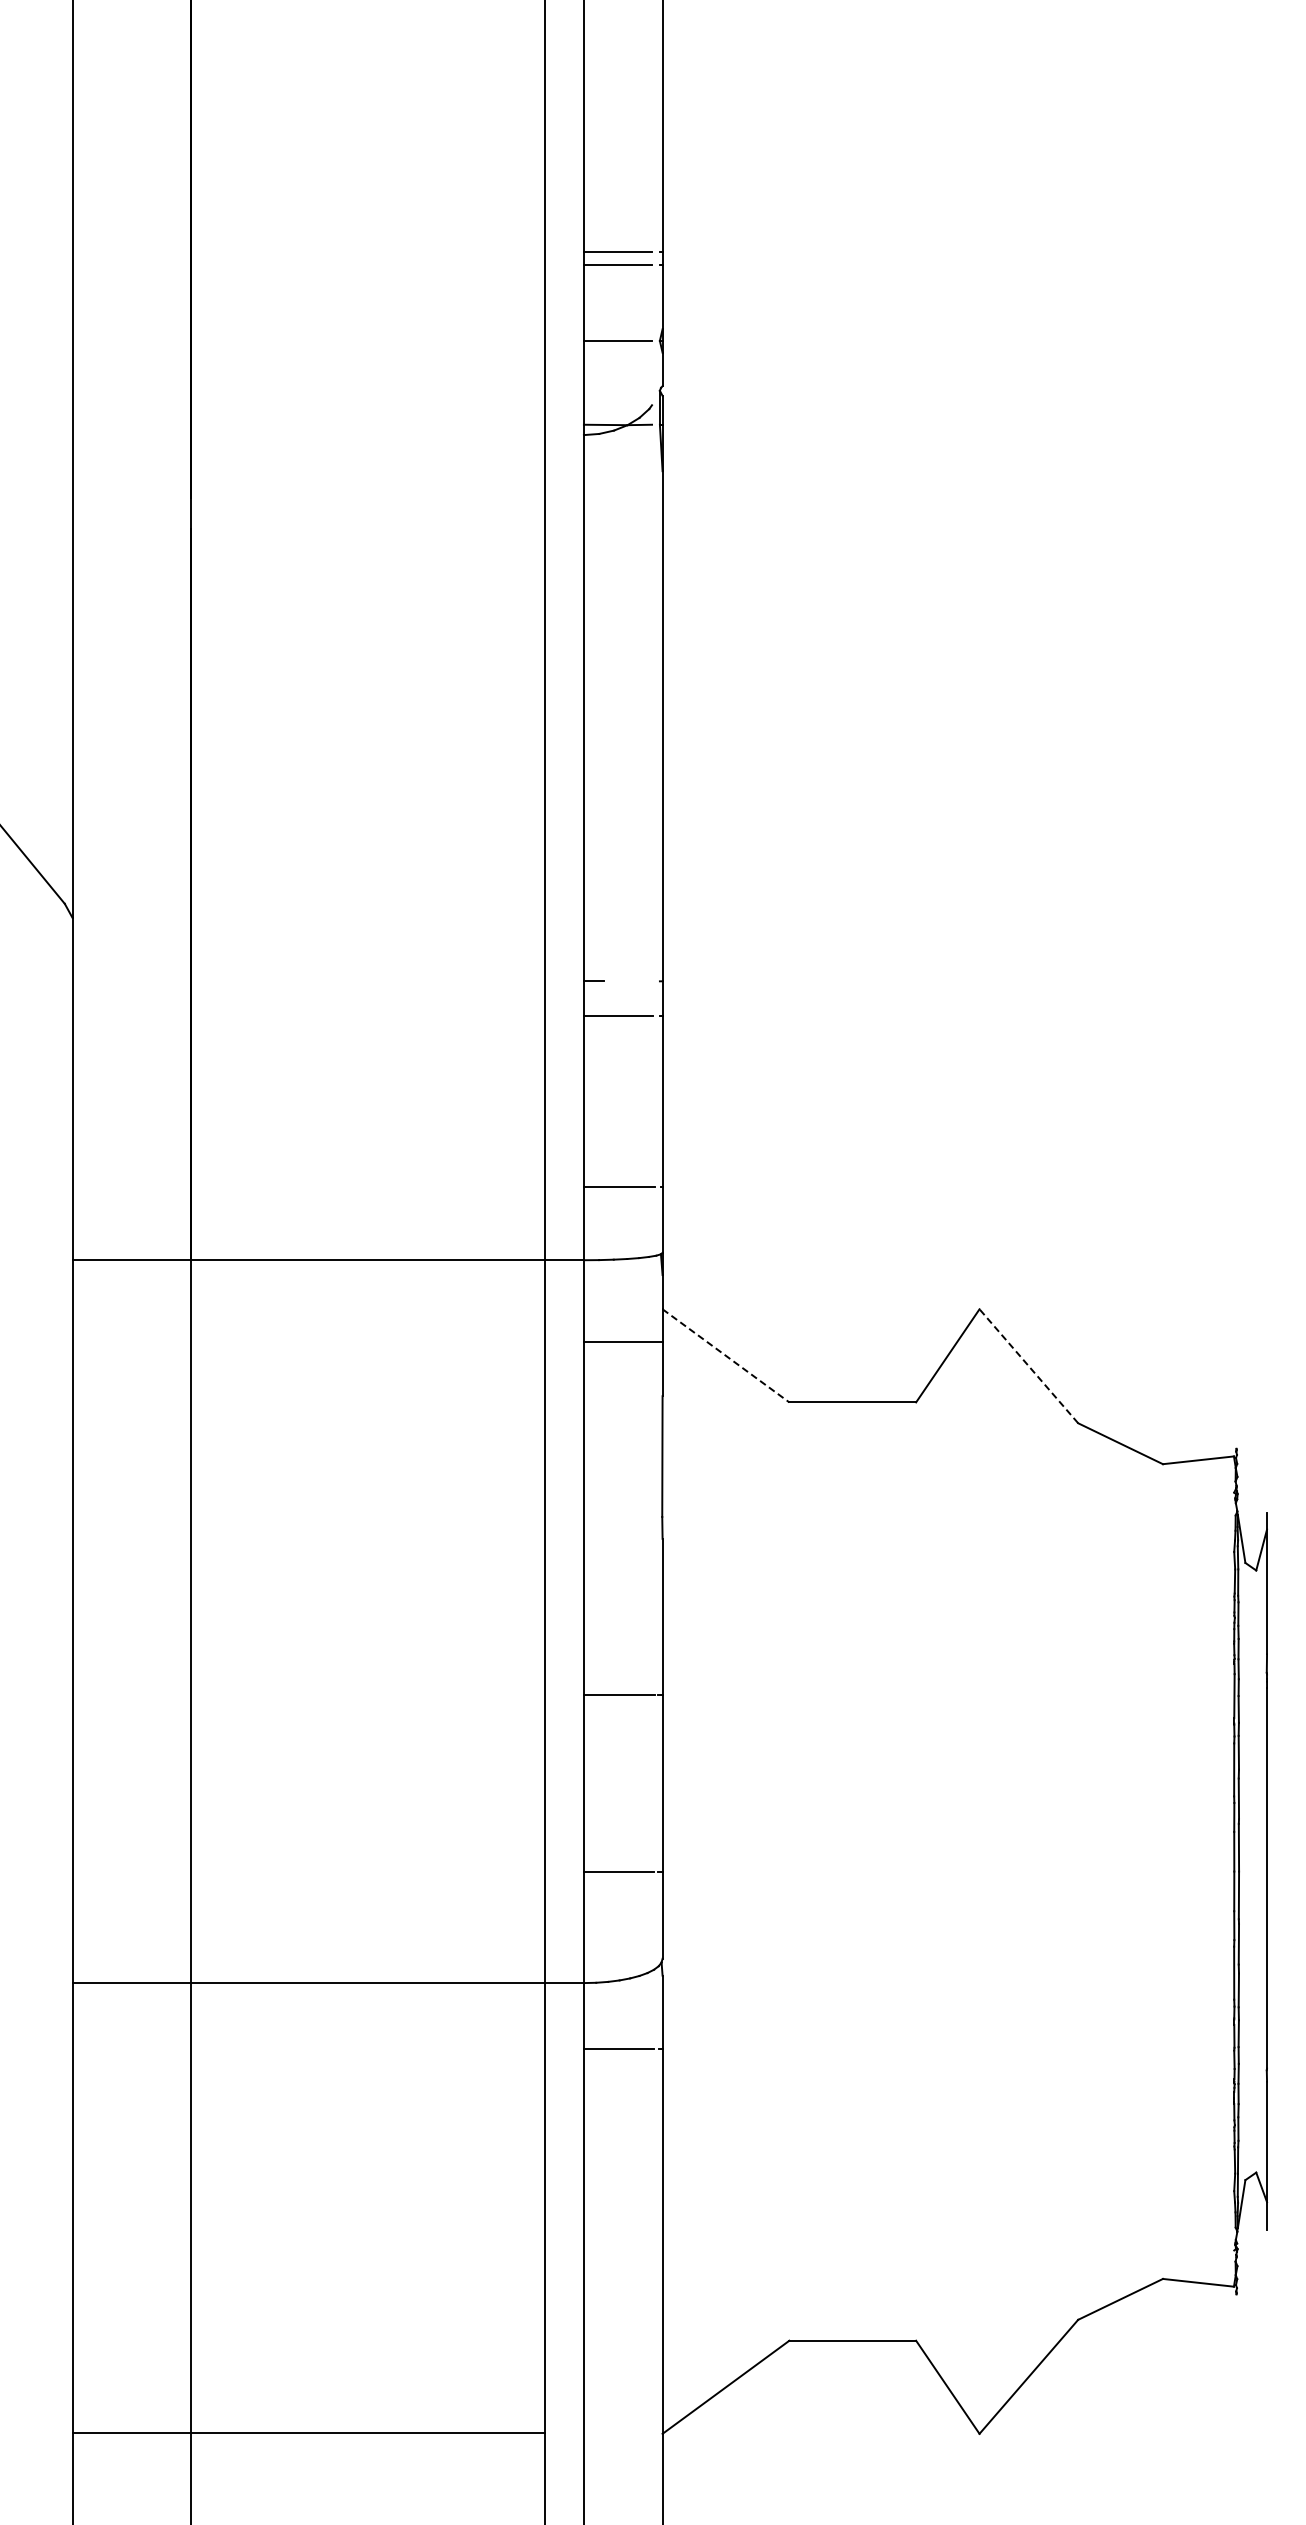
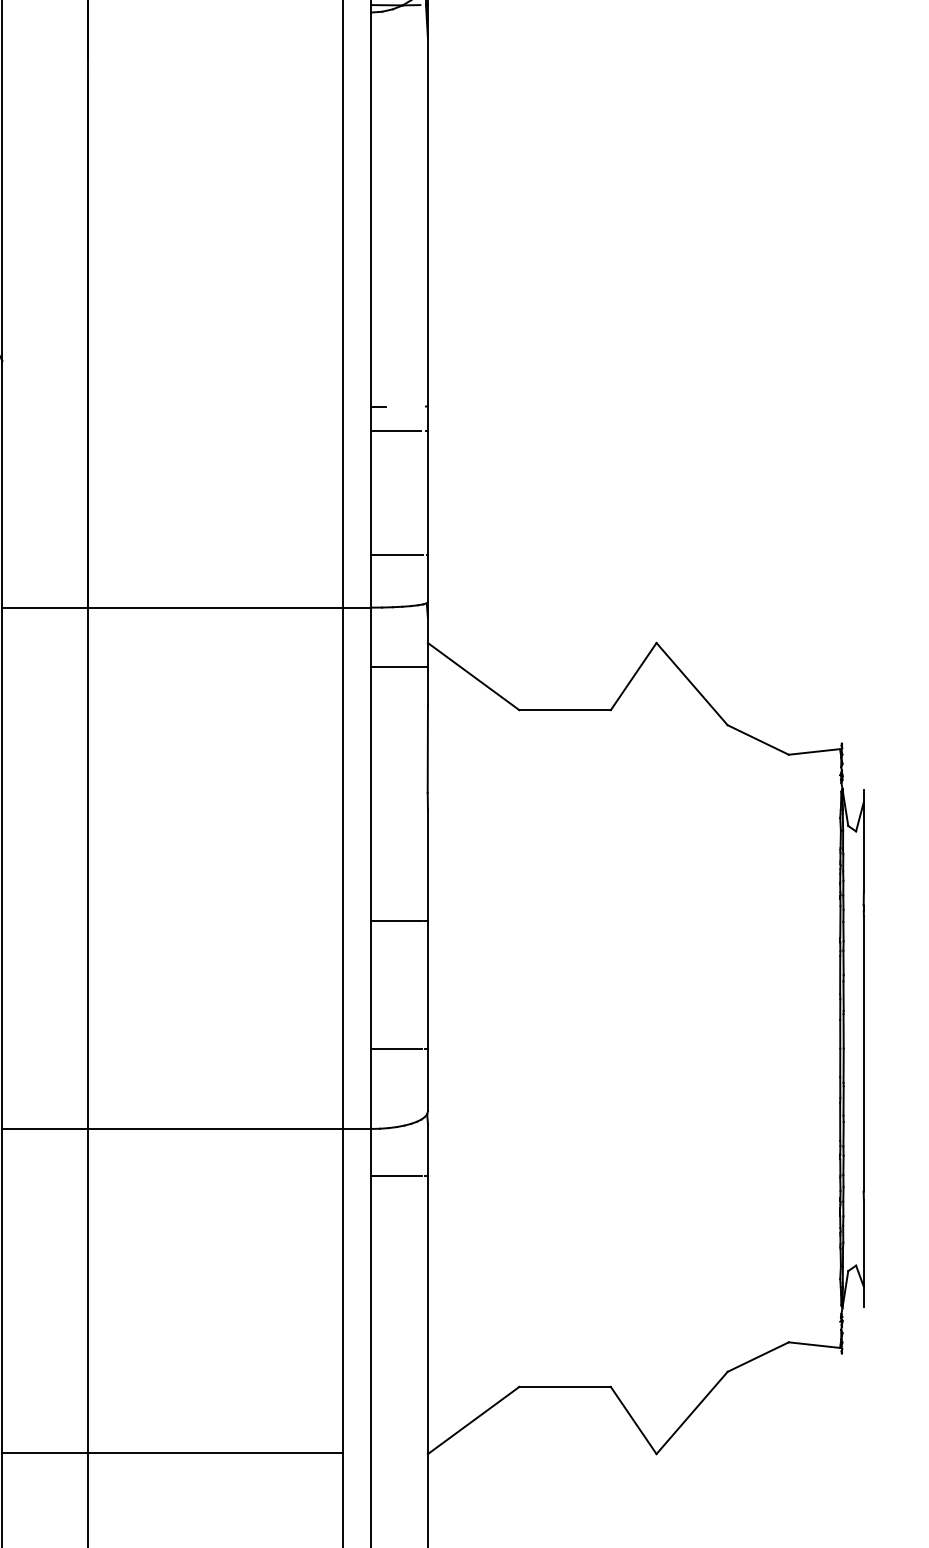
line: (725, 1355) -> (473, 676), dashed -> solid
line: (1028, 1365) -> (691, 683), dashed -> solid

